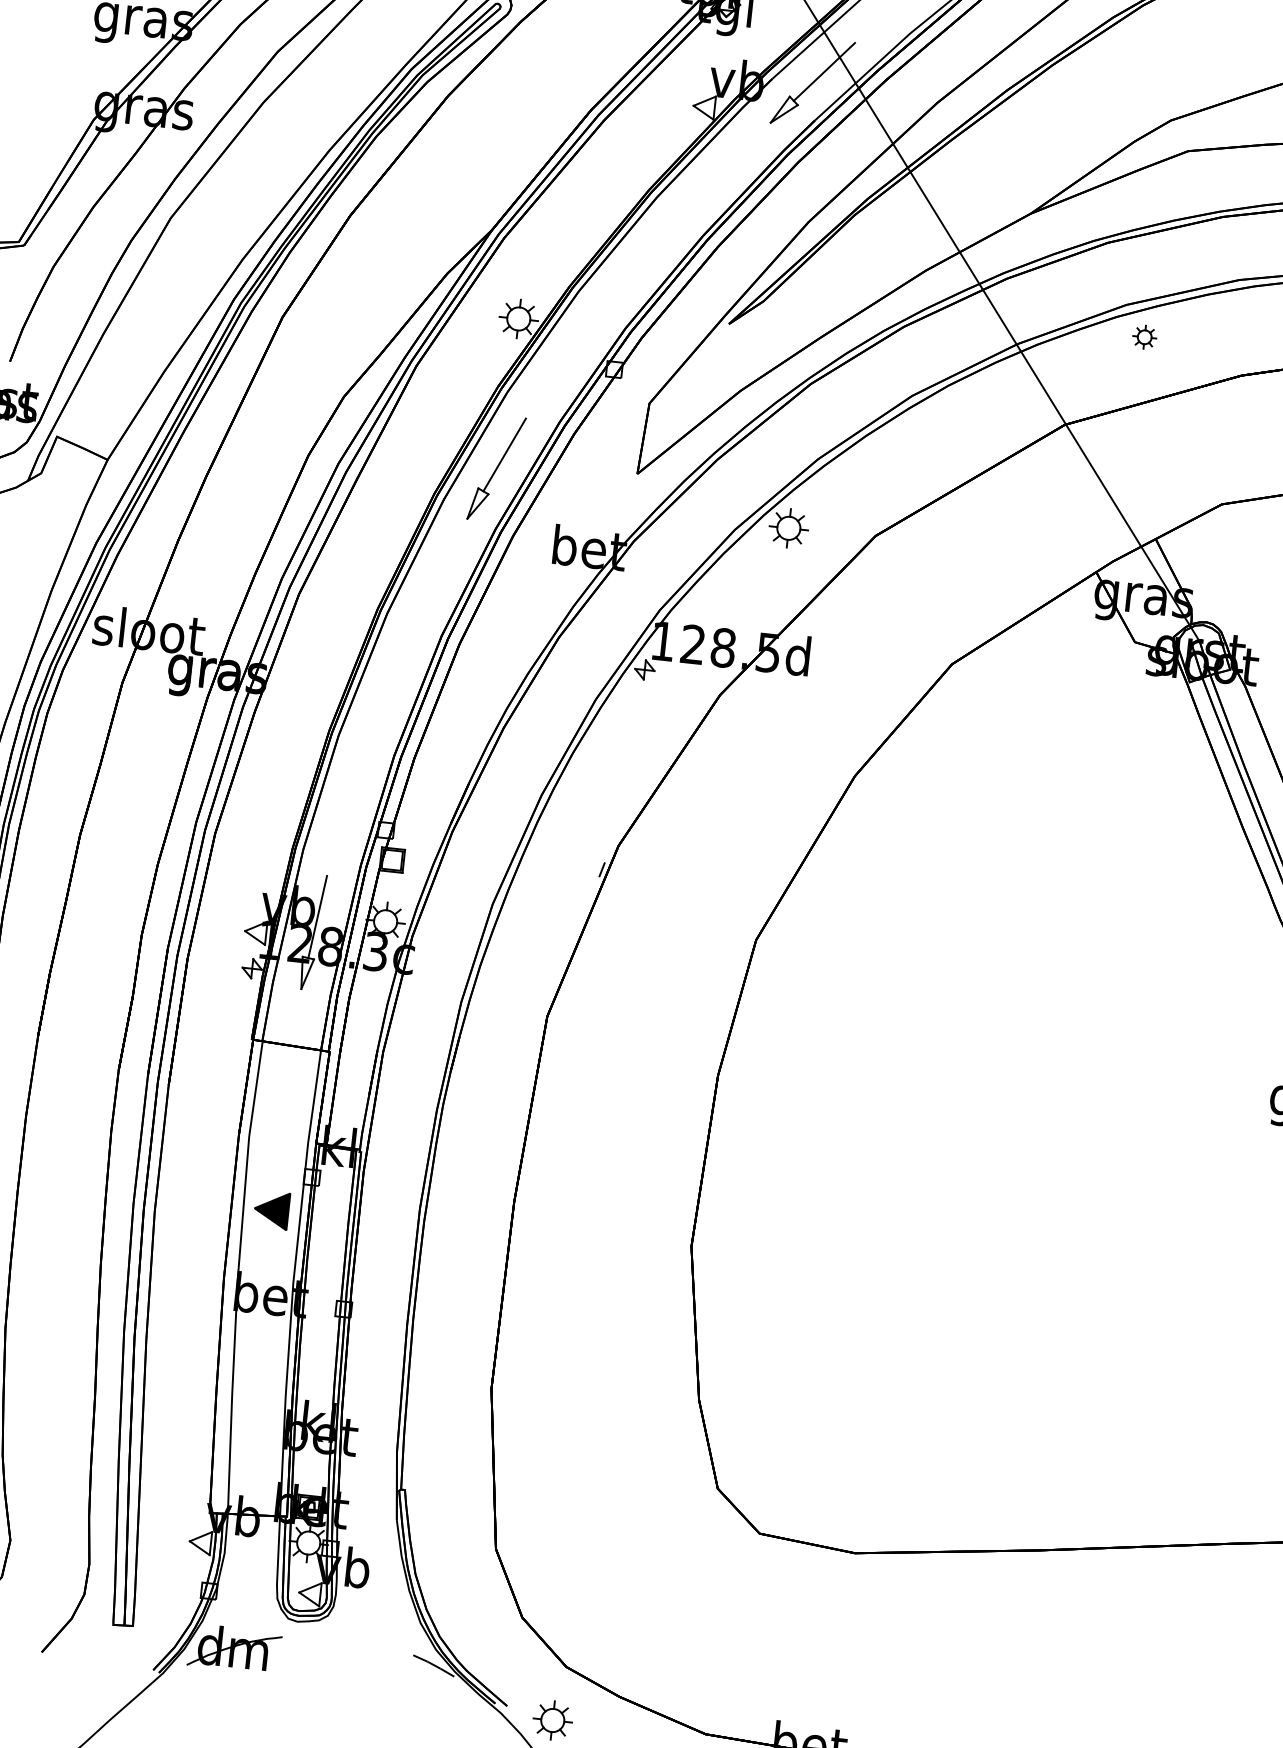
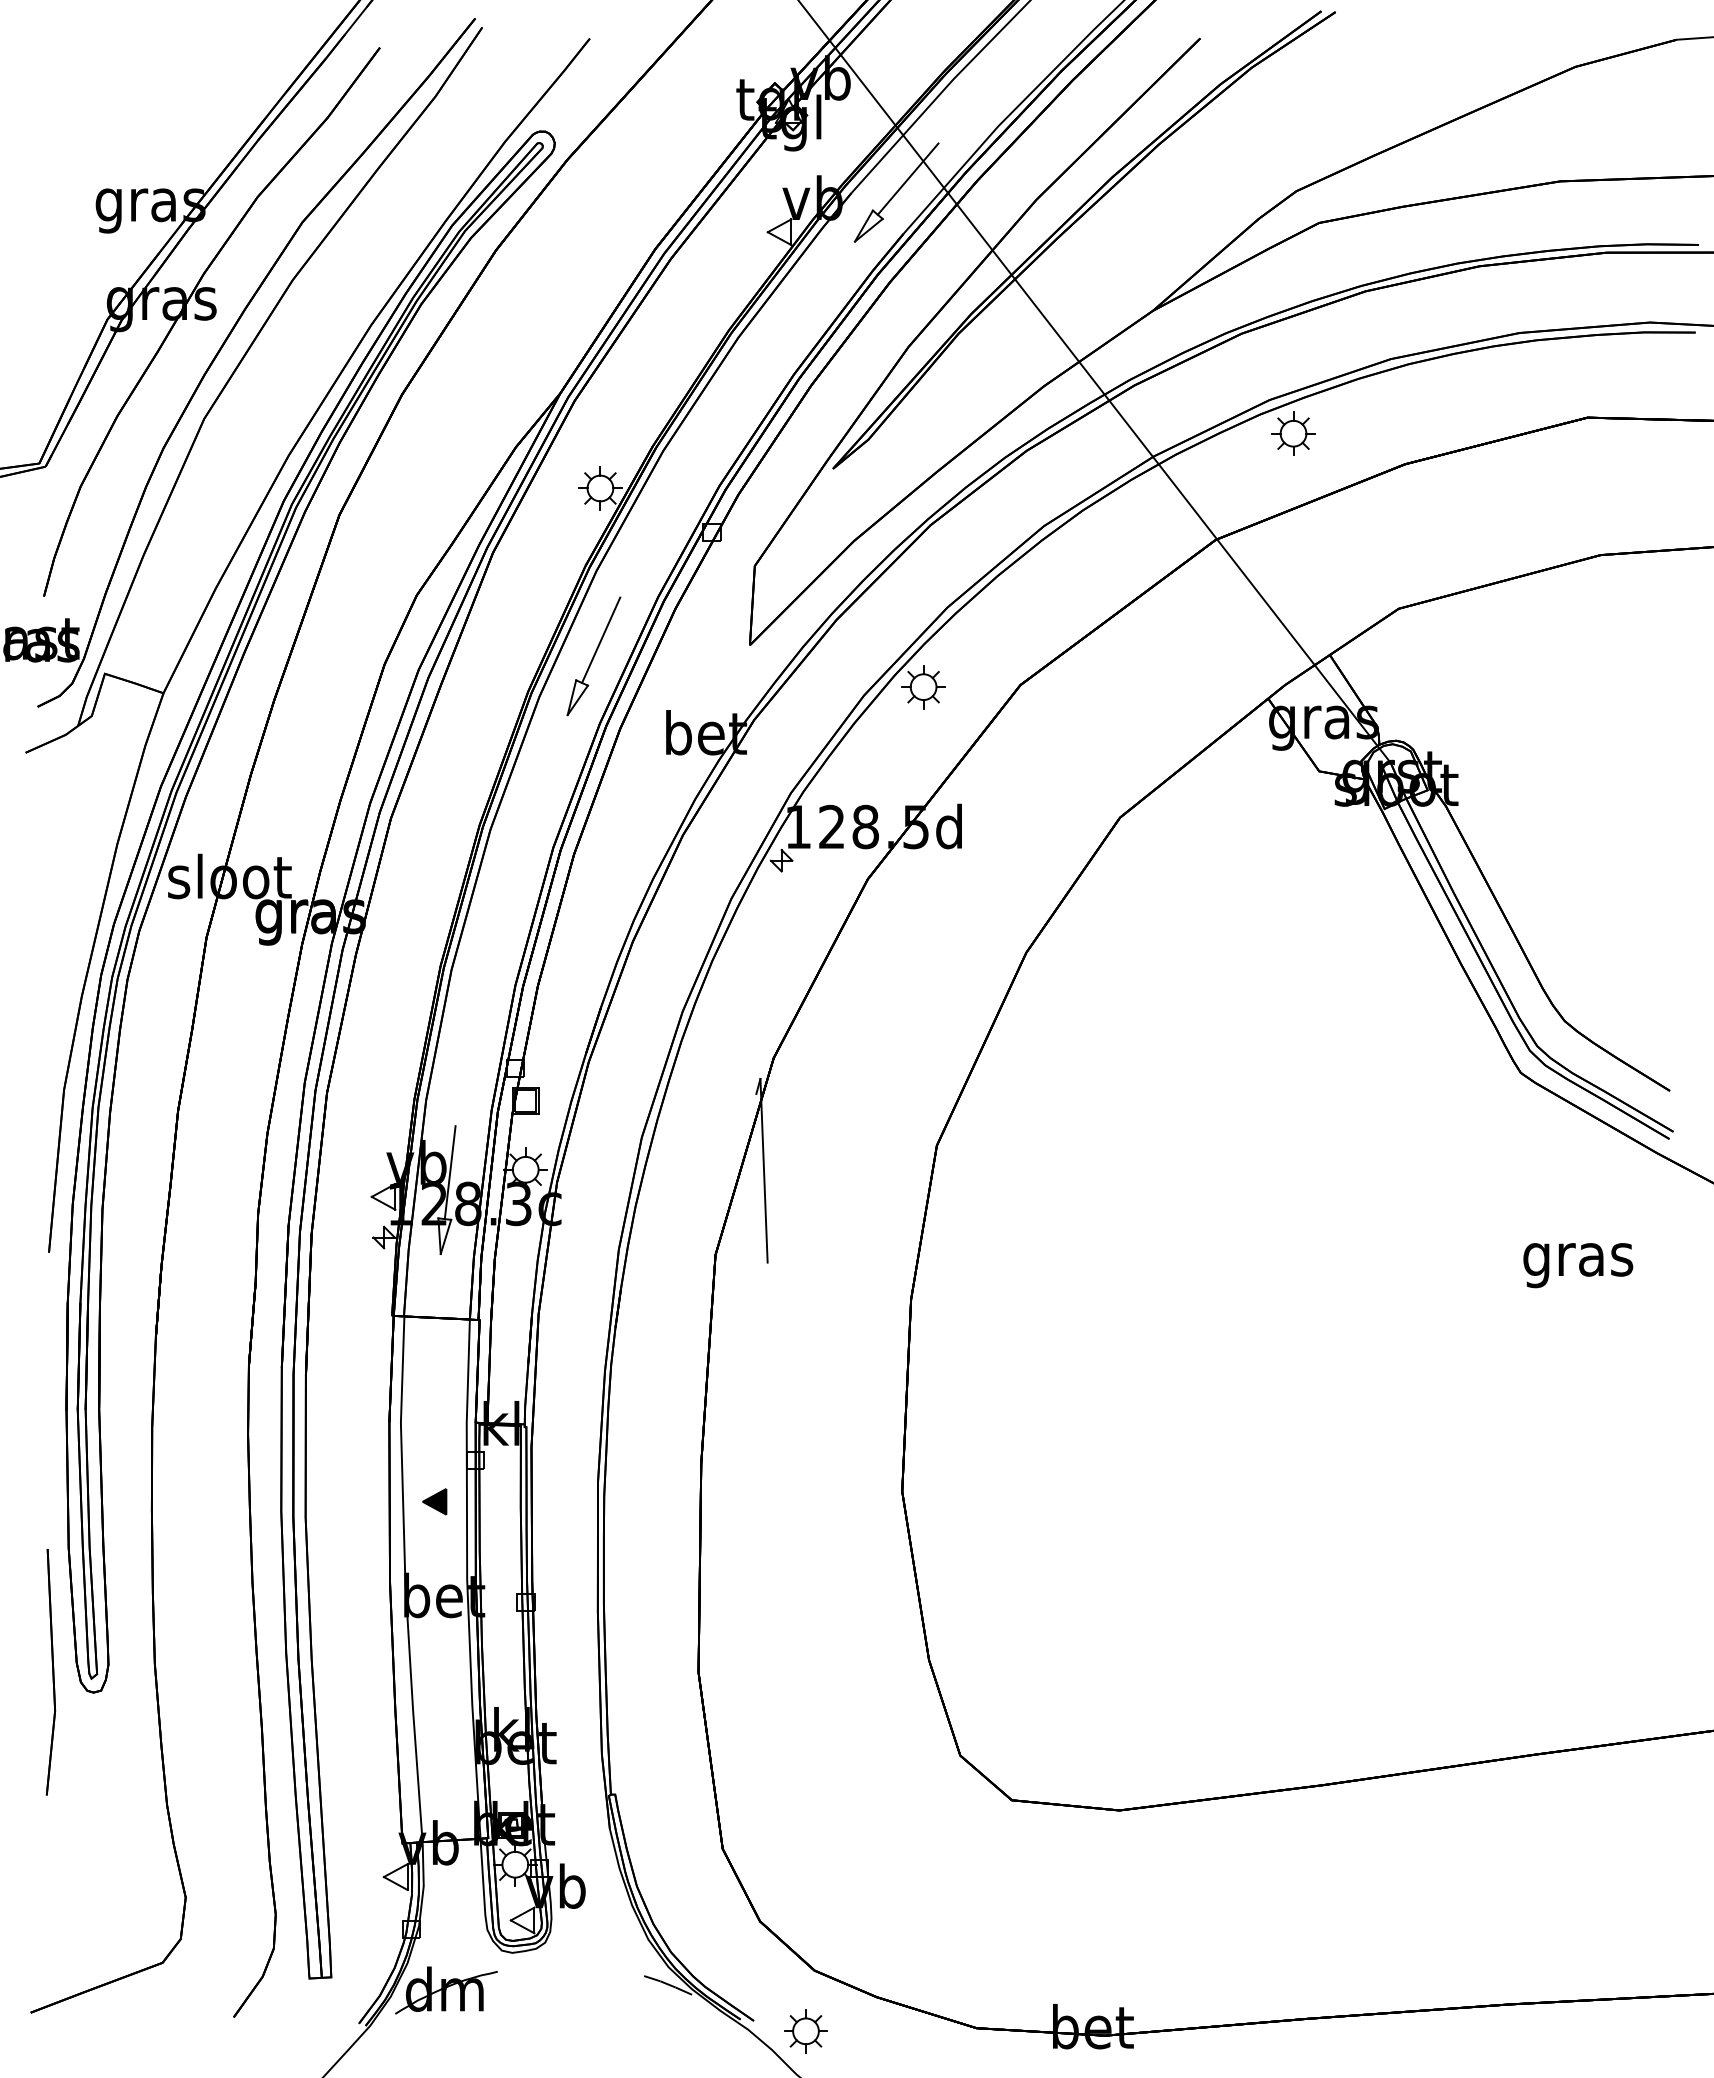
part: (1144, 337) -> (1293, 433), size x1.67
line: (598, 945) -> (763, 1170), added
part: (271, 1209) -> (434, 1501), size x0.62

